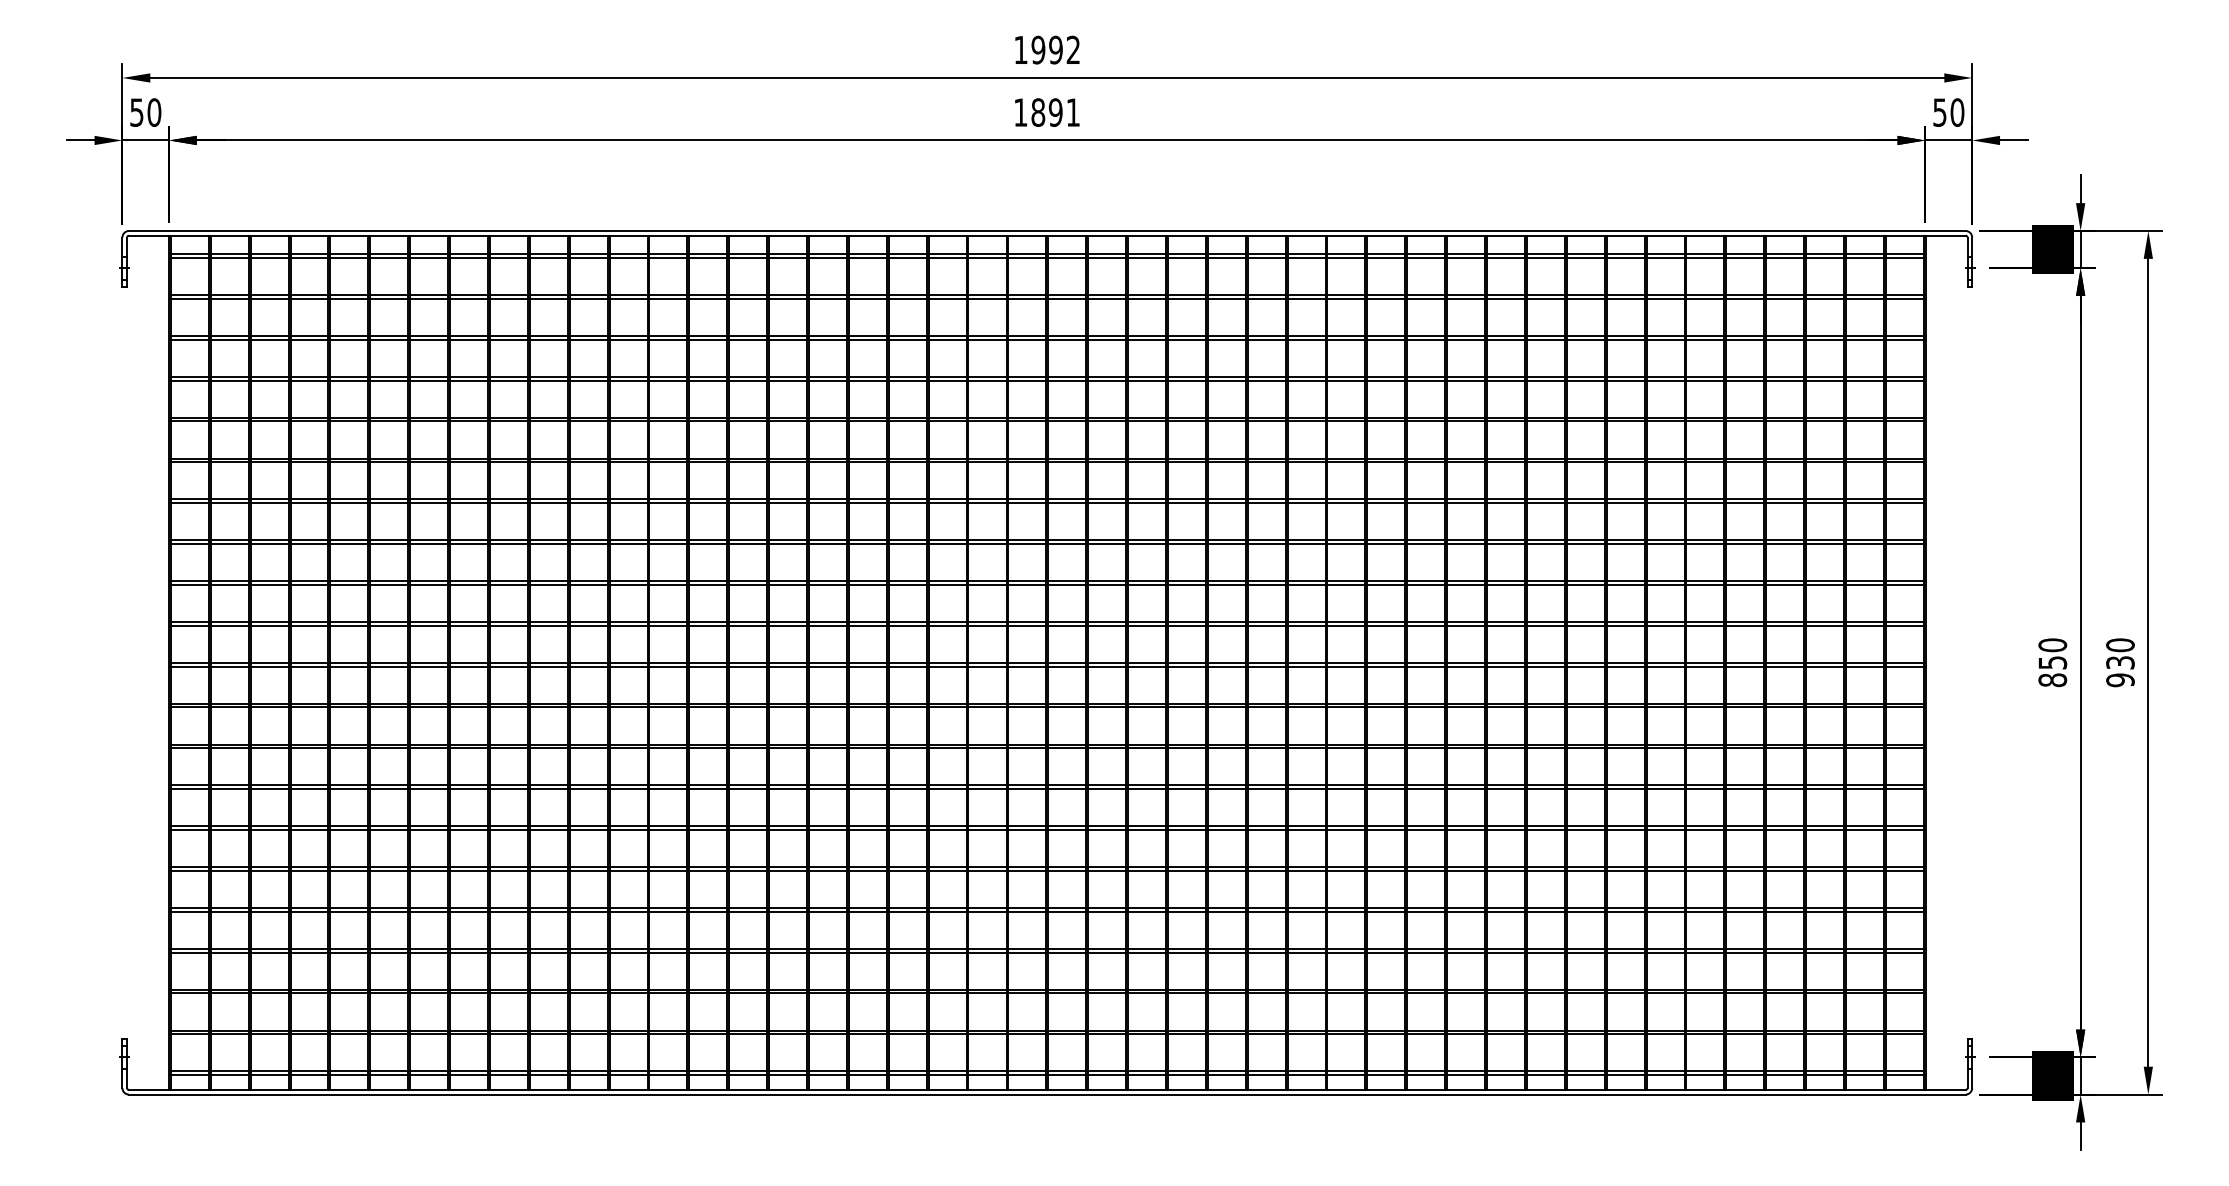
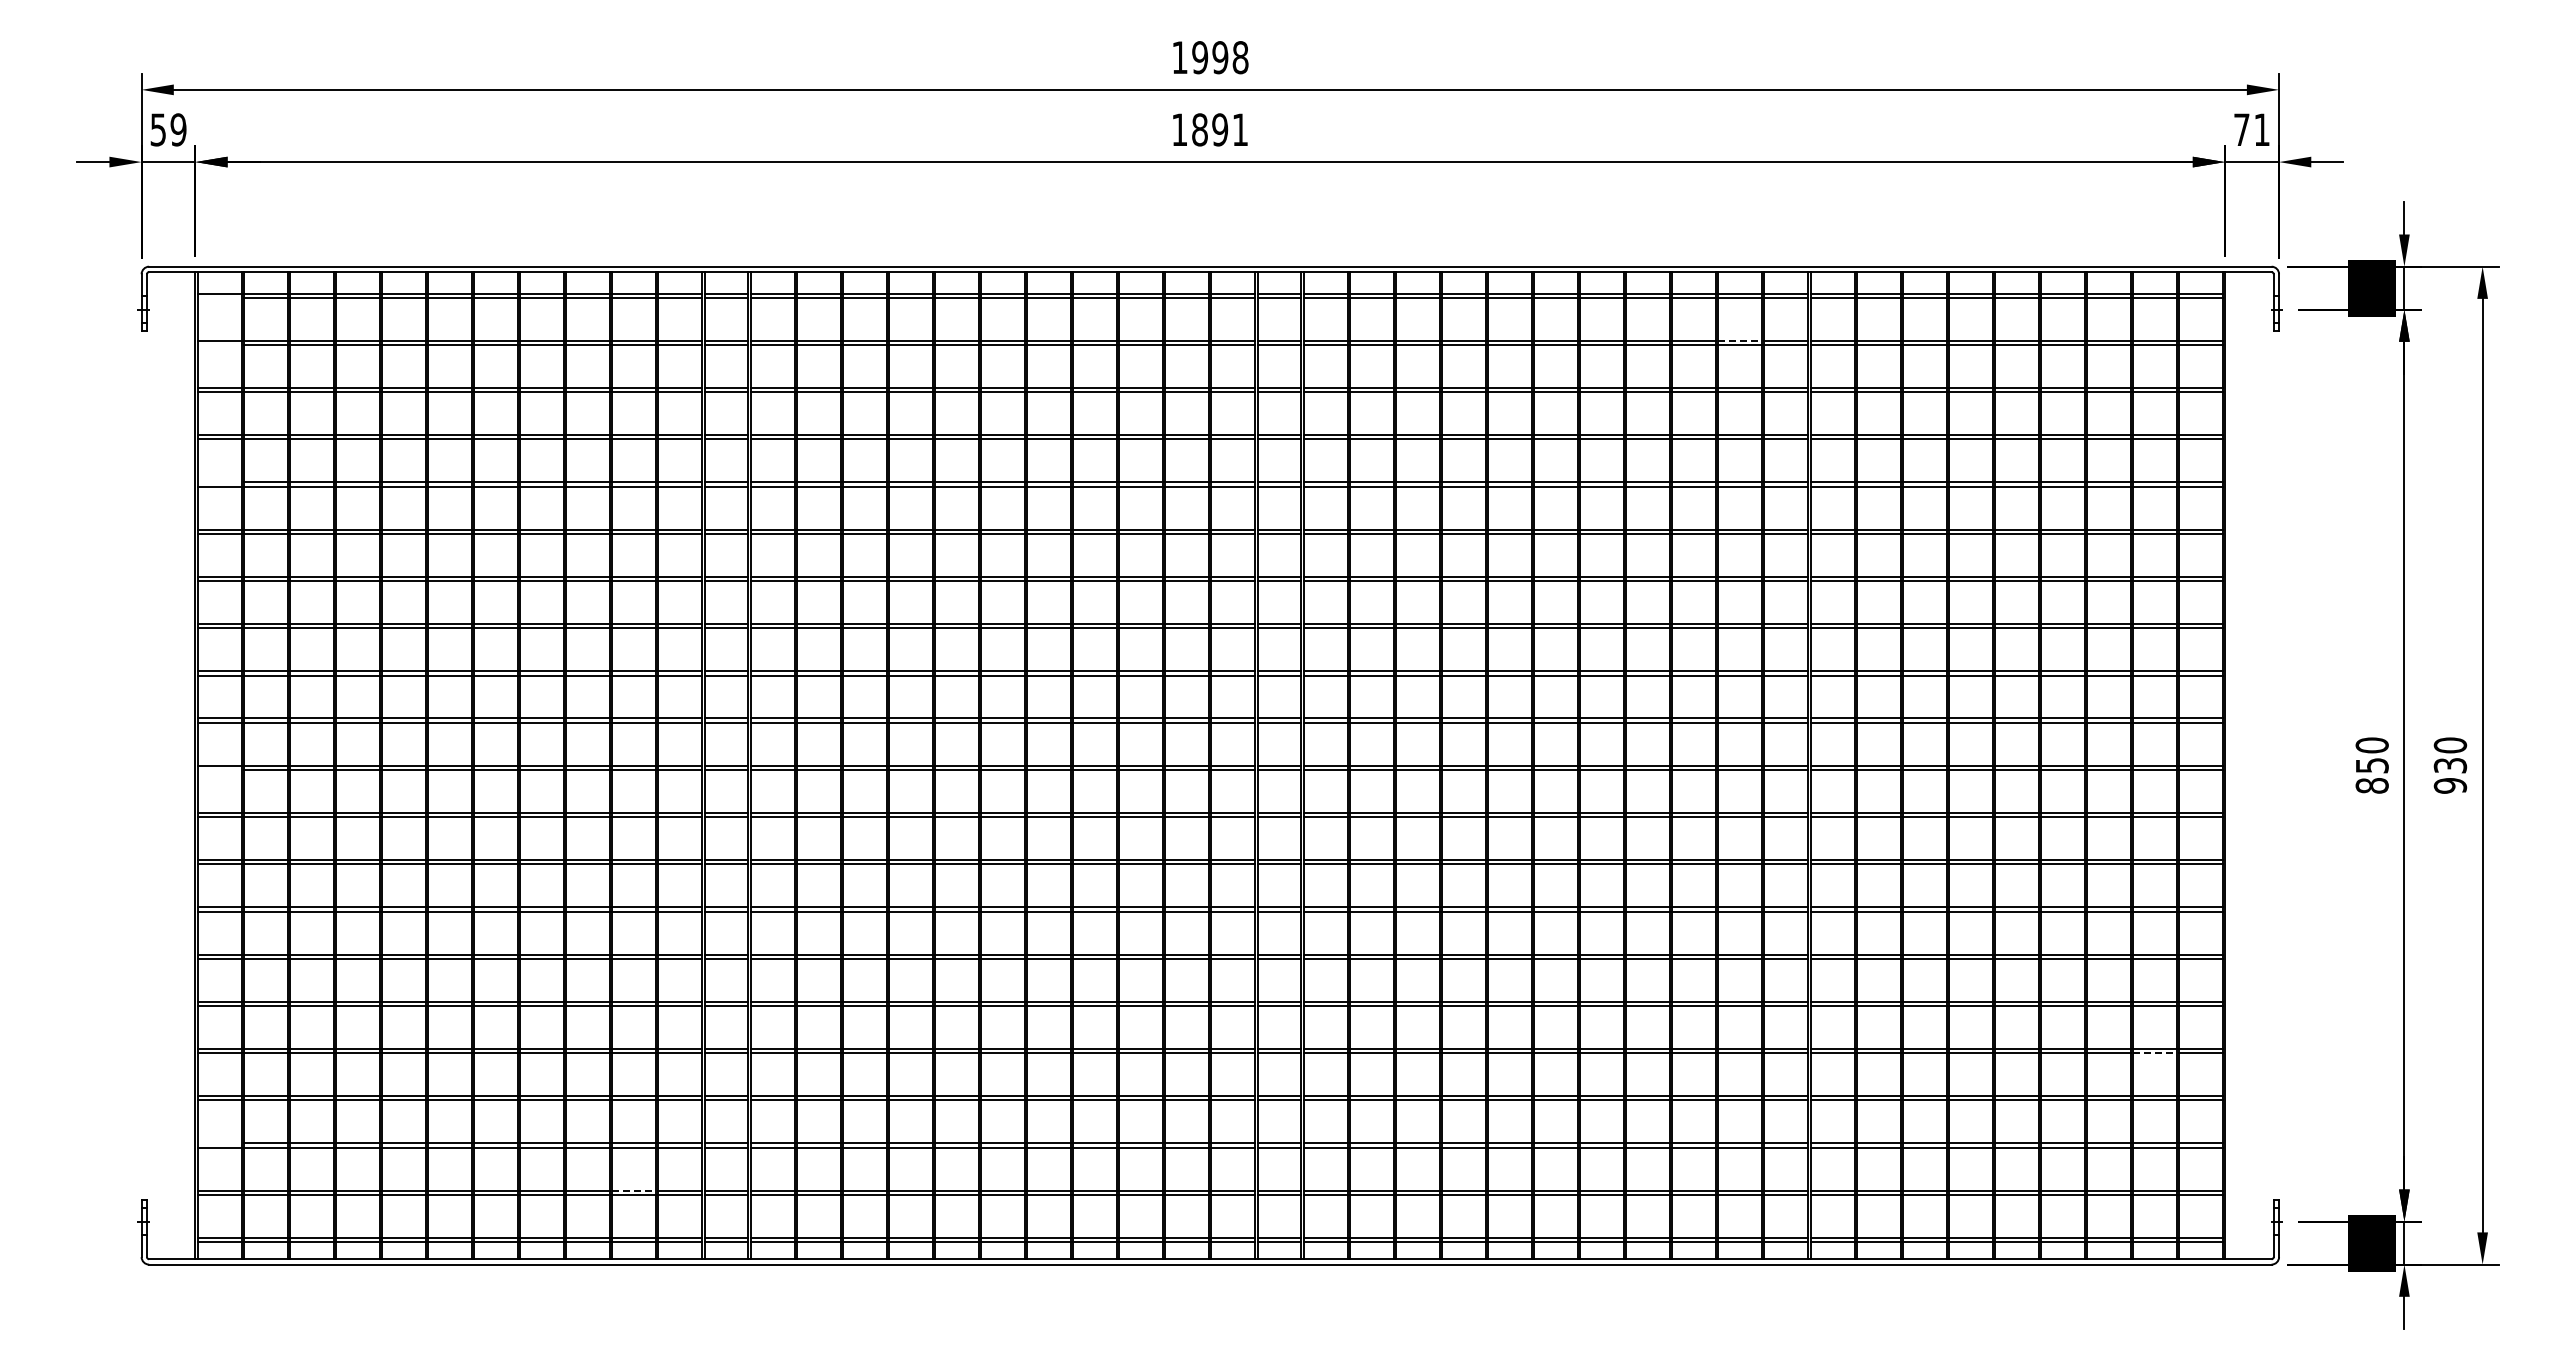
text: (1073, 49) -> (1240, 57), 1992 -> 1998
text: (154, 112) -> (178, 129), 50 -> 59
text: (1949, 112) -> (2252, 129), 50 -> 71
line: (189, 257) -> (219, 297), removed
line: (1506, 294) -> (1740, 340), solid -> dashed
line: (189, 299) -> (219, 345), removed
line: (189, 417) -> (219, 482), removed
line: (189, 666) -> (219, 769), removed
line: (1865, 911) -> (2155, 1053), solid -> dashed
line: (189, 989) -> (219, 1143), removed
line: (548, 1030) -> (634, 1190), solid -> dashed

